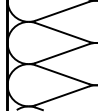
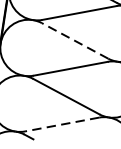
line: (61, 32) -> (73, 40), solid -> dashed
line: (61, 96) -> (60, 125), solid -> dashed

